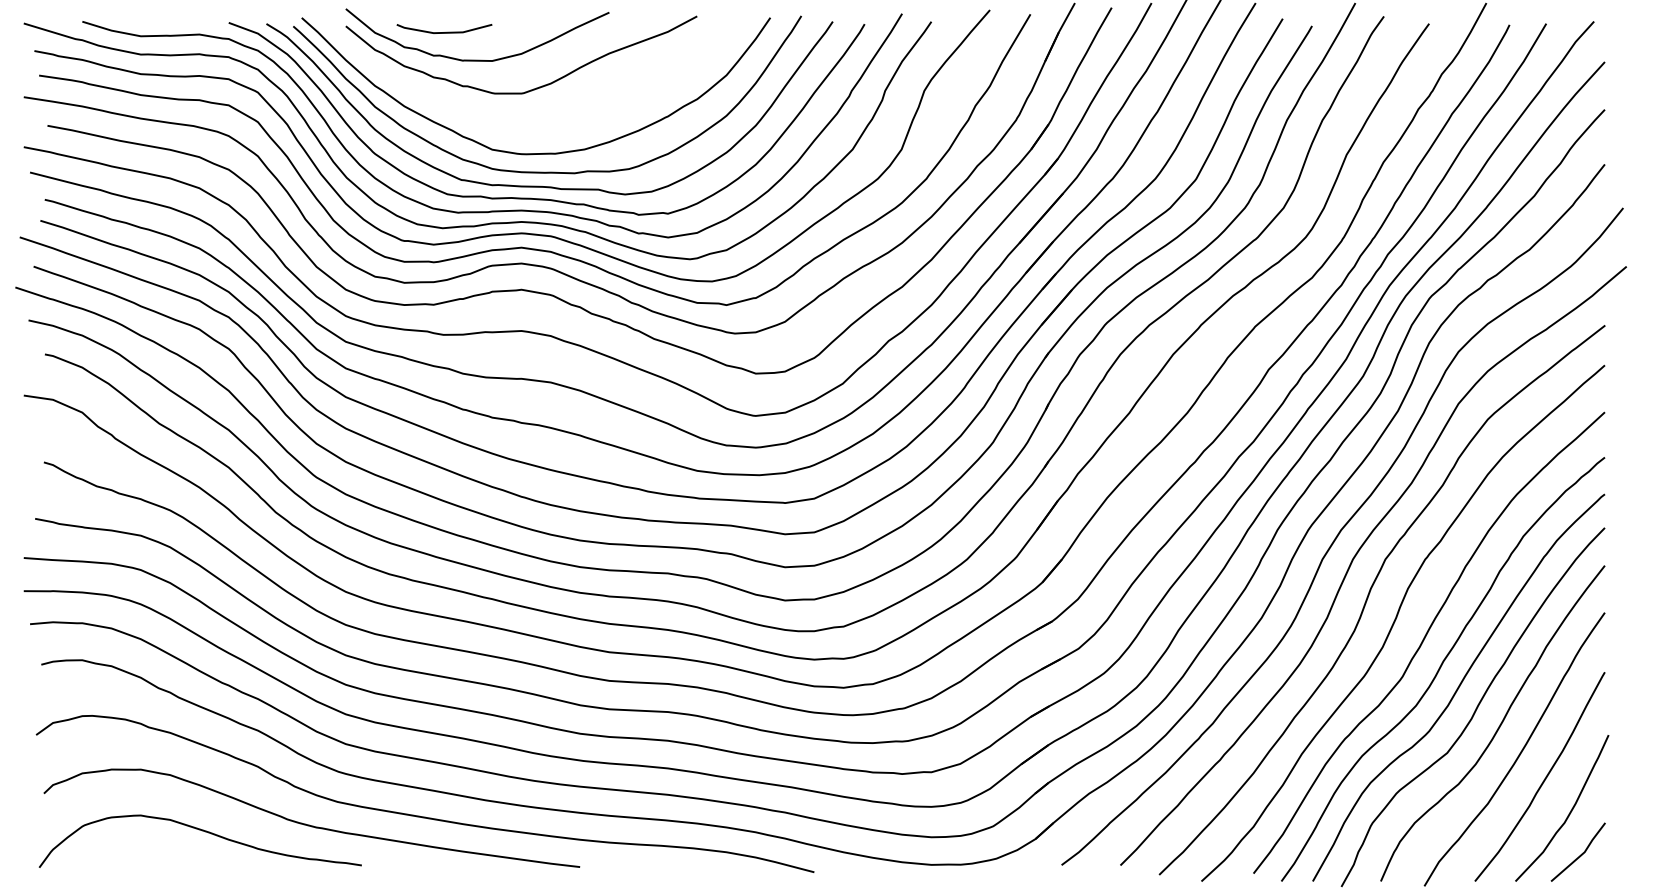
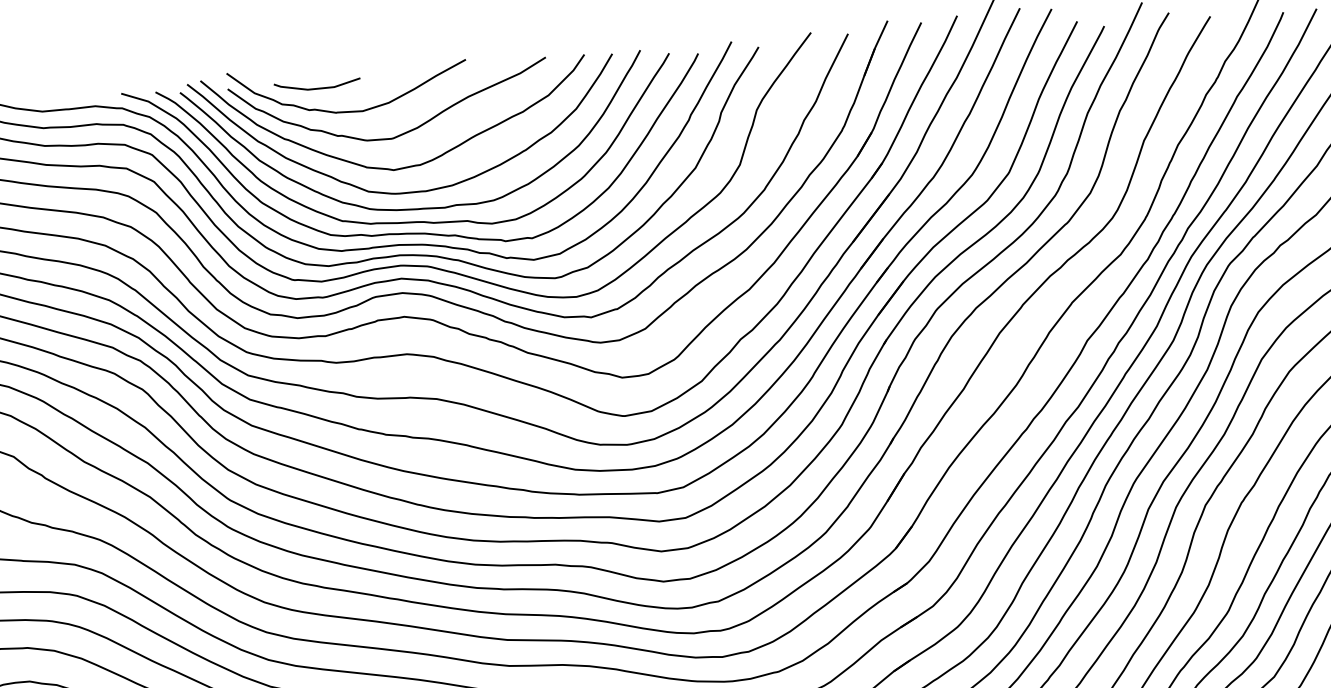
curve: (538, 124) -> (408, 165), added

